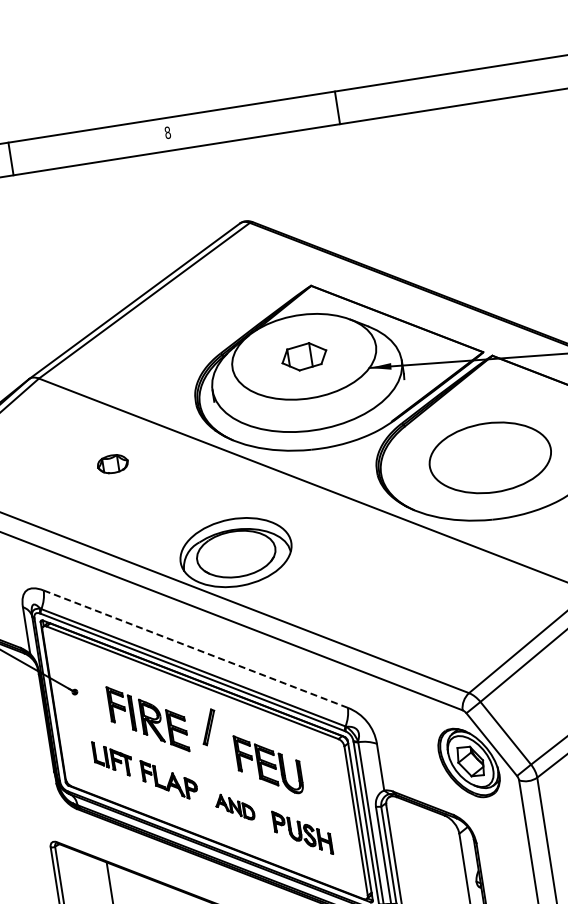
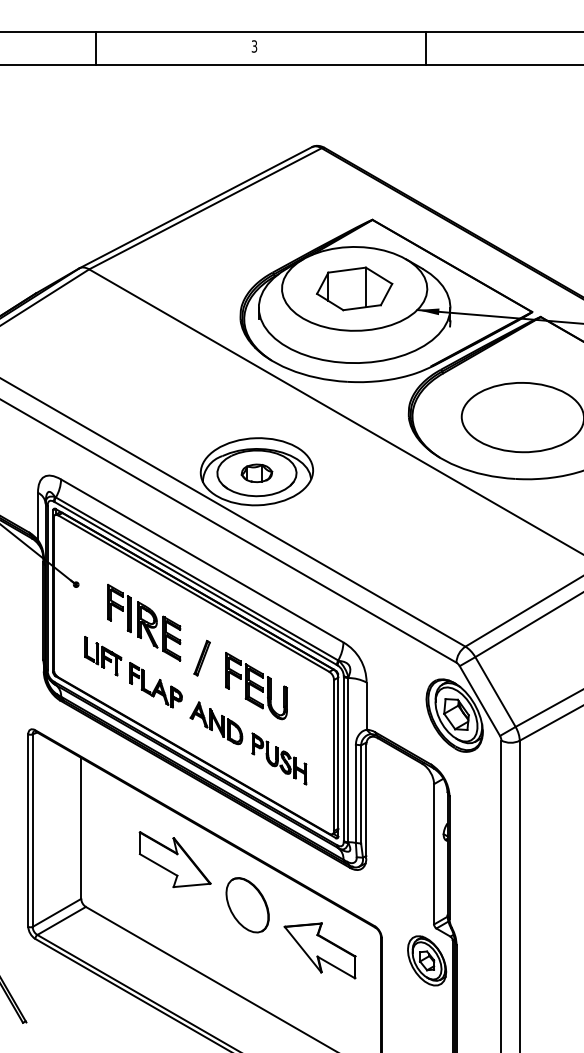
text: (167, 132) -> (254, 46), 8 -> 3
part: (304, 356) -> (354, 288), size x1.67
part: (112, 464) -> (256, 473), moved
line: (196, 649) -> (202, 561), dashed -> solid
part: (208, 726) -> (201, 657), moved
part: (234, 807) -> (216, 723), size x1.43

